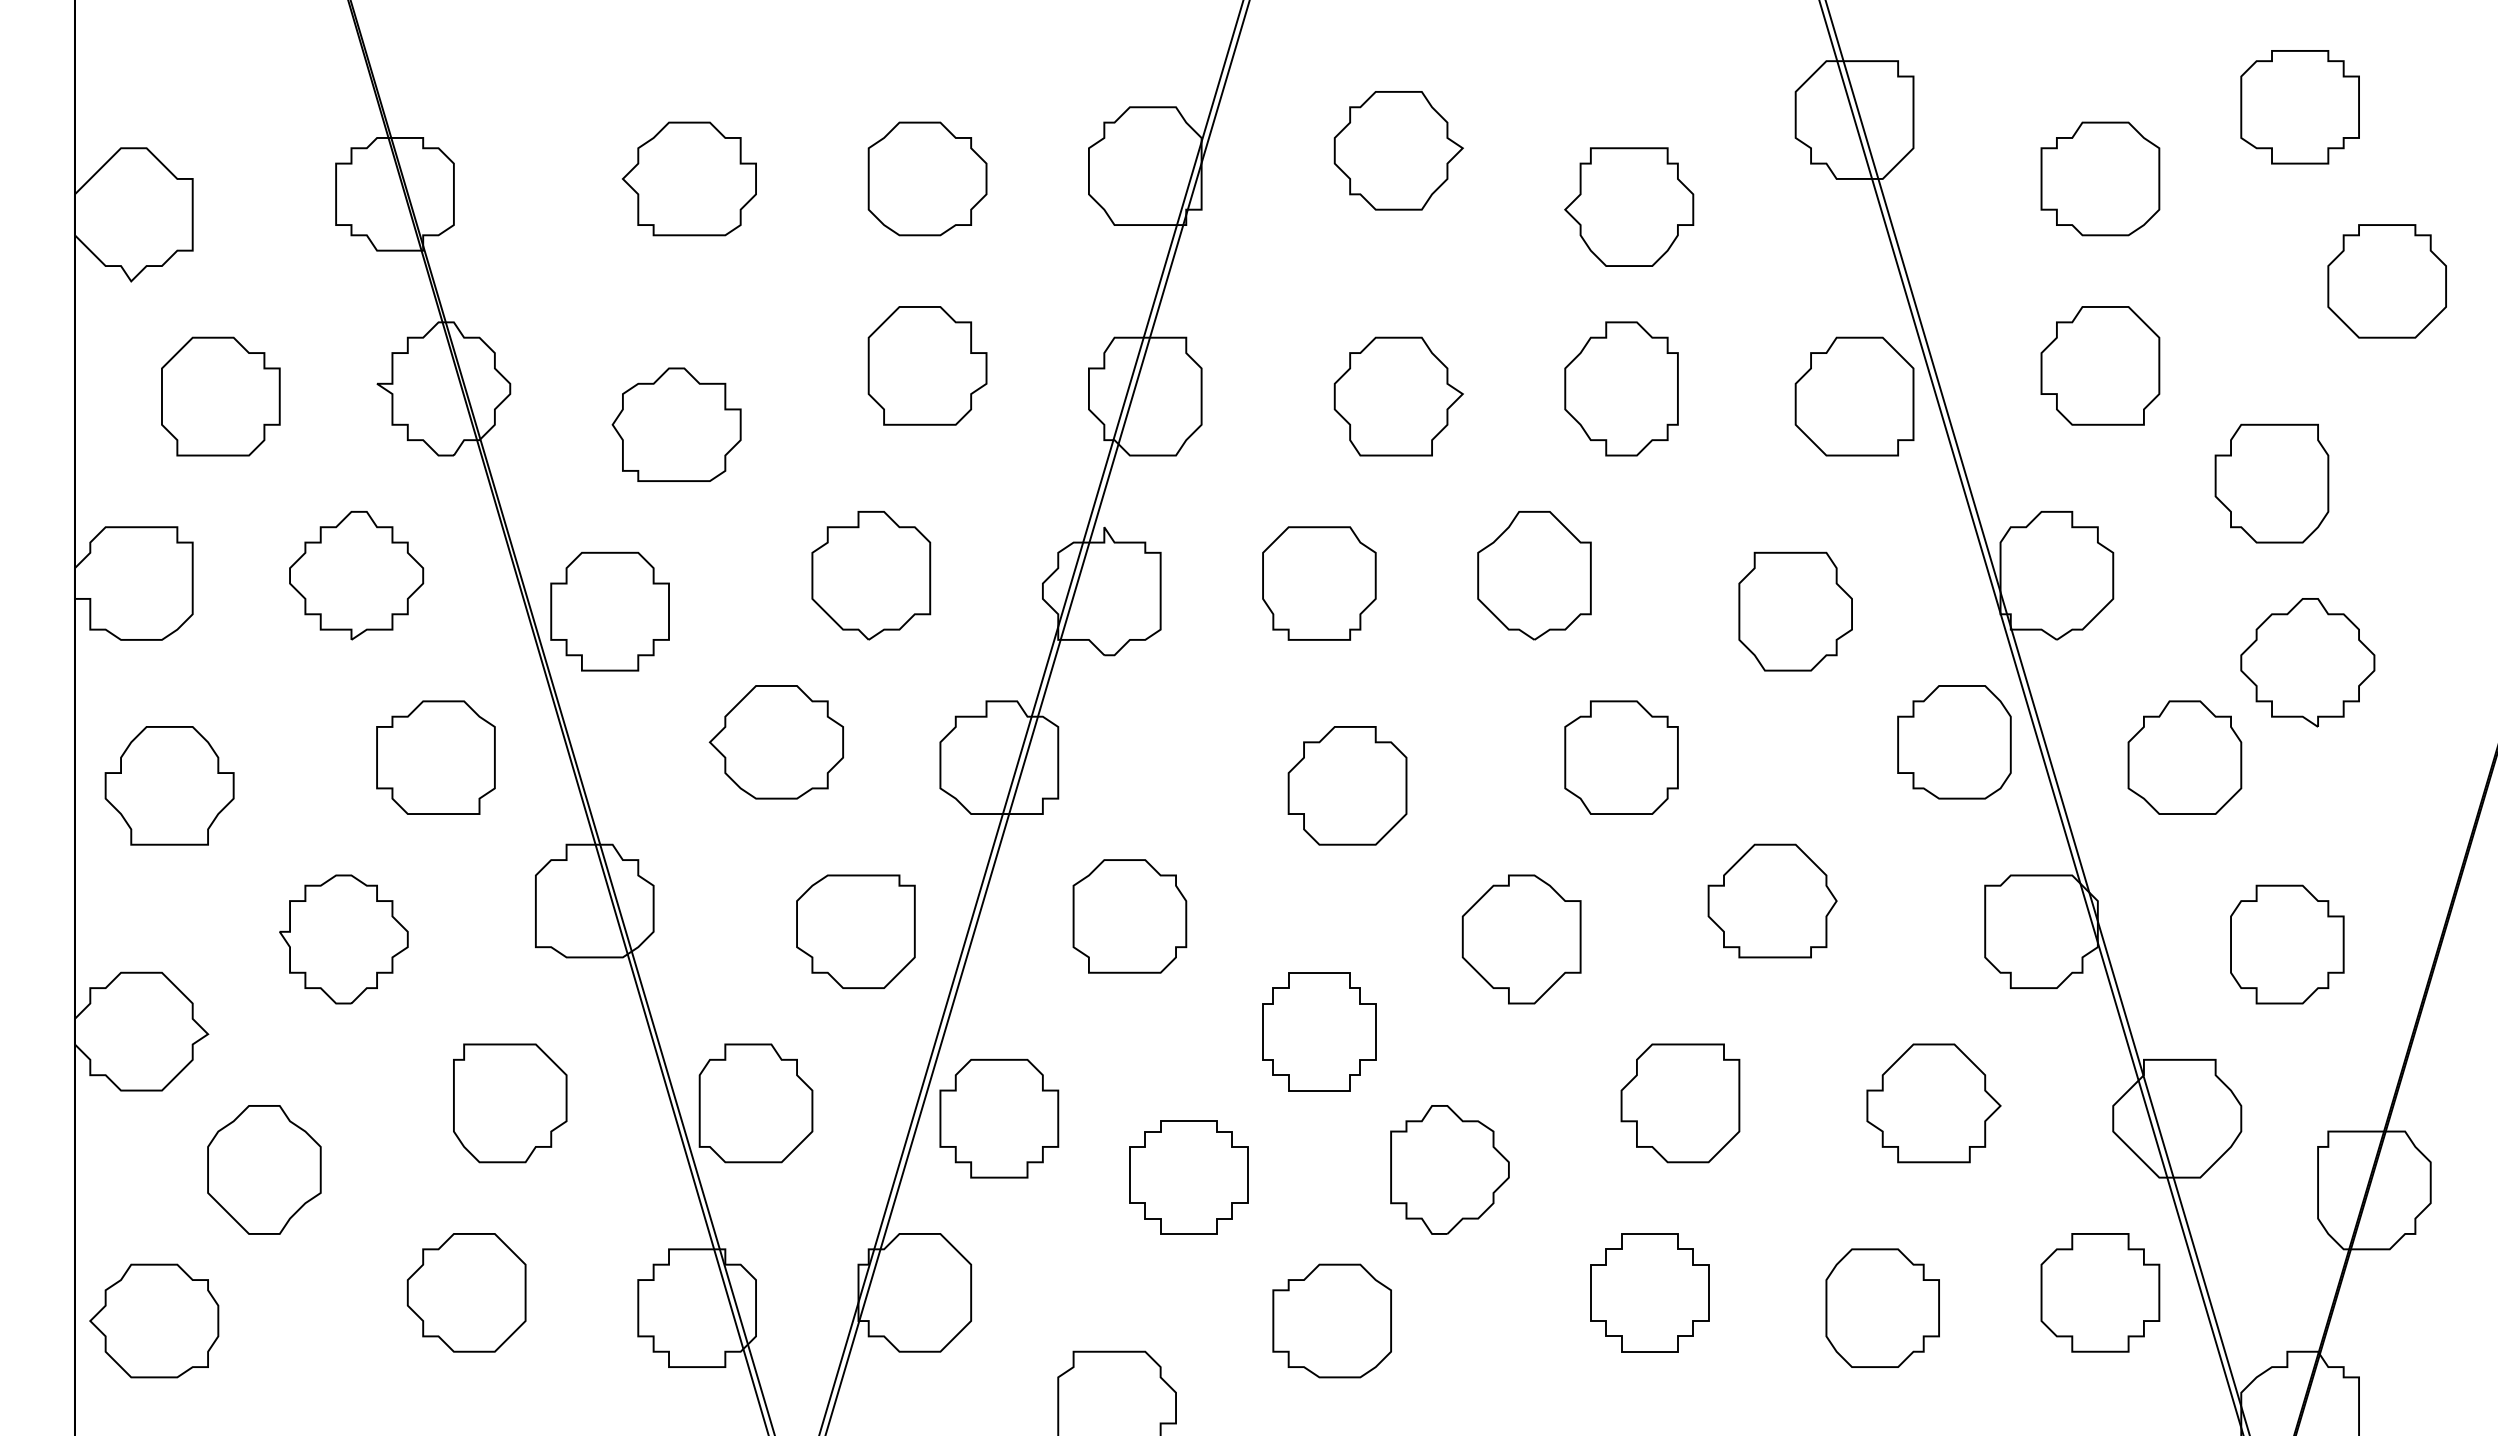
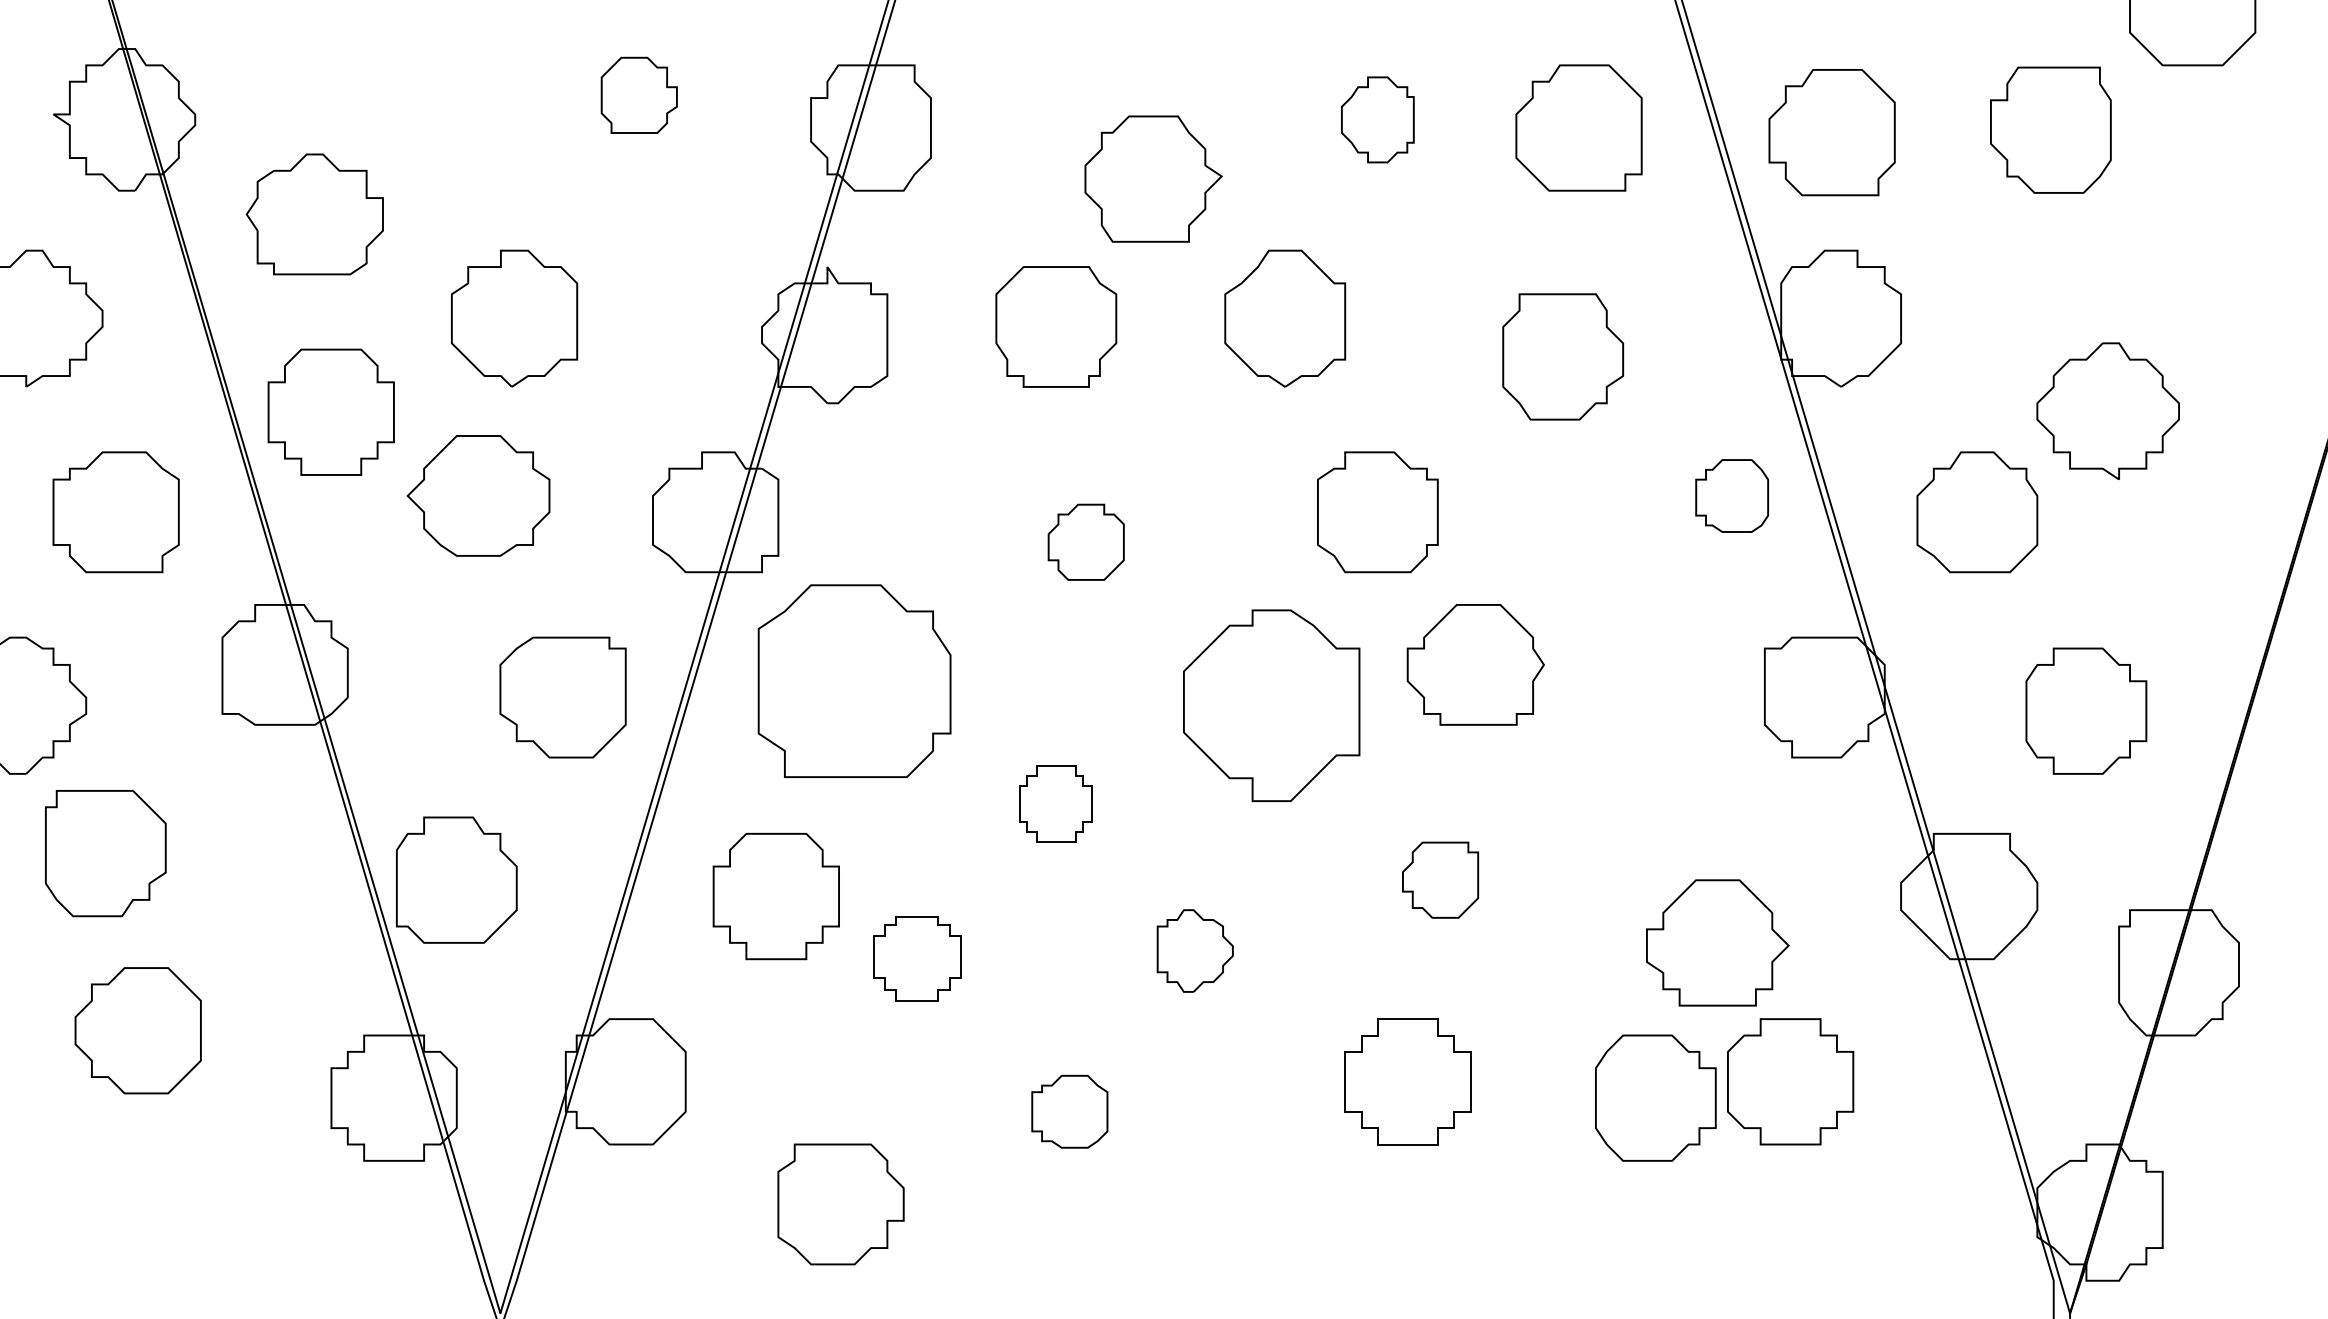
part: (927, 365) -> (639, 94), size x0.6
part: (2100, 365) -> (1832, 132), moved
part: (1621, 388) -> (1377, 119), size x0.6
part: (1398, 396) -> (1153, 179), moved
part: (1854, 396) -> (1578, 127), moved
part: (676, 424) -> (314, 214), moved
part: (2271, 483) -> (2050, 130), moved
part: (871, 575) -> (514, 318), moved
part: (609, 611) -> (330, 412), moved
part: (1954, 742) -> (1732, 496), size x0.6
part: (1347, 785) -> (1086, 541), size x0.6
part: (1772, 900) -> (1475, 664), moved
part: (1129, 916) -> (854, 681), size x1.6
part: (1521, 939) -> (1271, 705), size x1.4
part: (1319, 1031) -> (1056, 803), size x0.6
part: (510, 1103) -> (106, 853), moved
part: (1680, 1103) -> (1440, 880), size x0.6
part: (1933, 1103) -> (1717, 943), moved
part: (999, 1118) -> (776, 896), moved
part: (1449, 1169) -> (1194, 950), size x0.6
part: (1188, 1177) -> (917, 959), size x0.7
part: (466, 1292) -> (138, 1030), moved
part: (2100, 1292) -> (1790, 1081), moved
part: (1331, 1320) -> (1069, 1111), size x0.6

